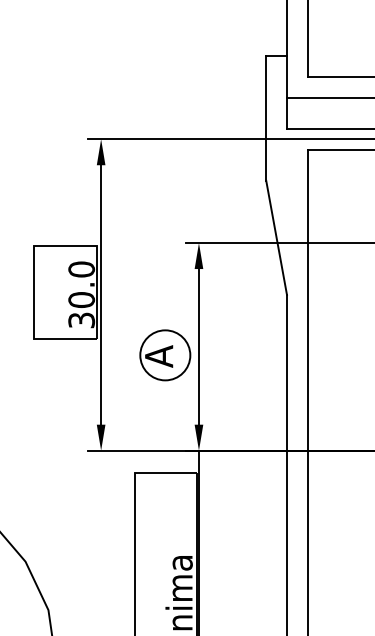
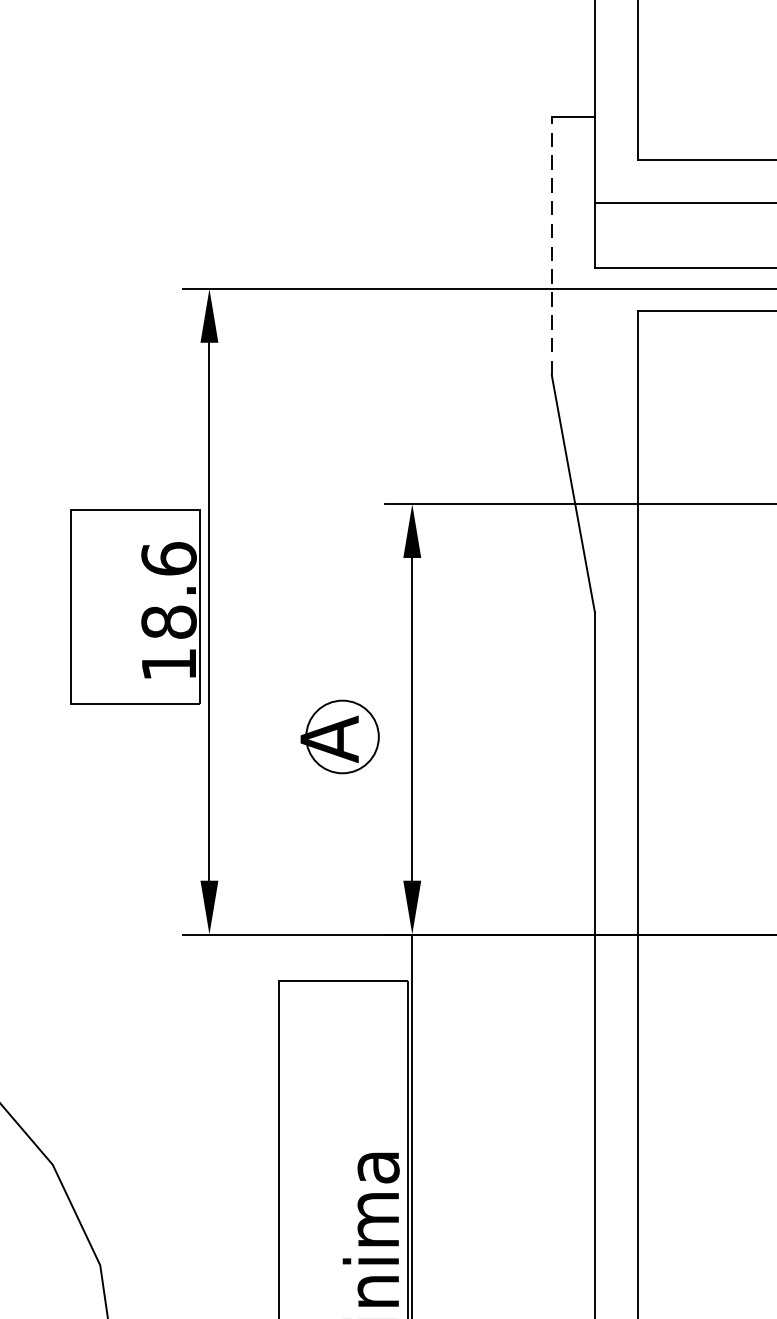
line: (266, 118) -> (552, 245), solid -> dashed
text: (81, 294) -> (168, 610), 30.0 -> 18.6
circle: (165, 355) -> (342, 737), size x0.7

